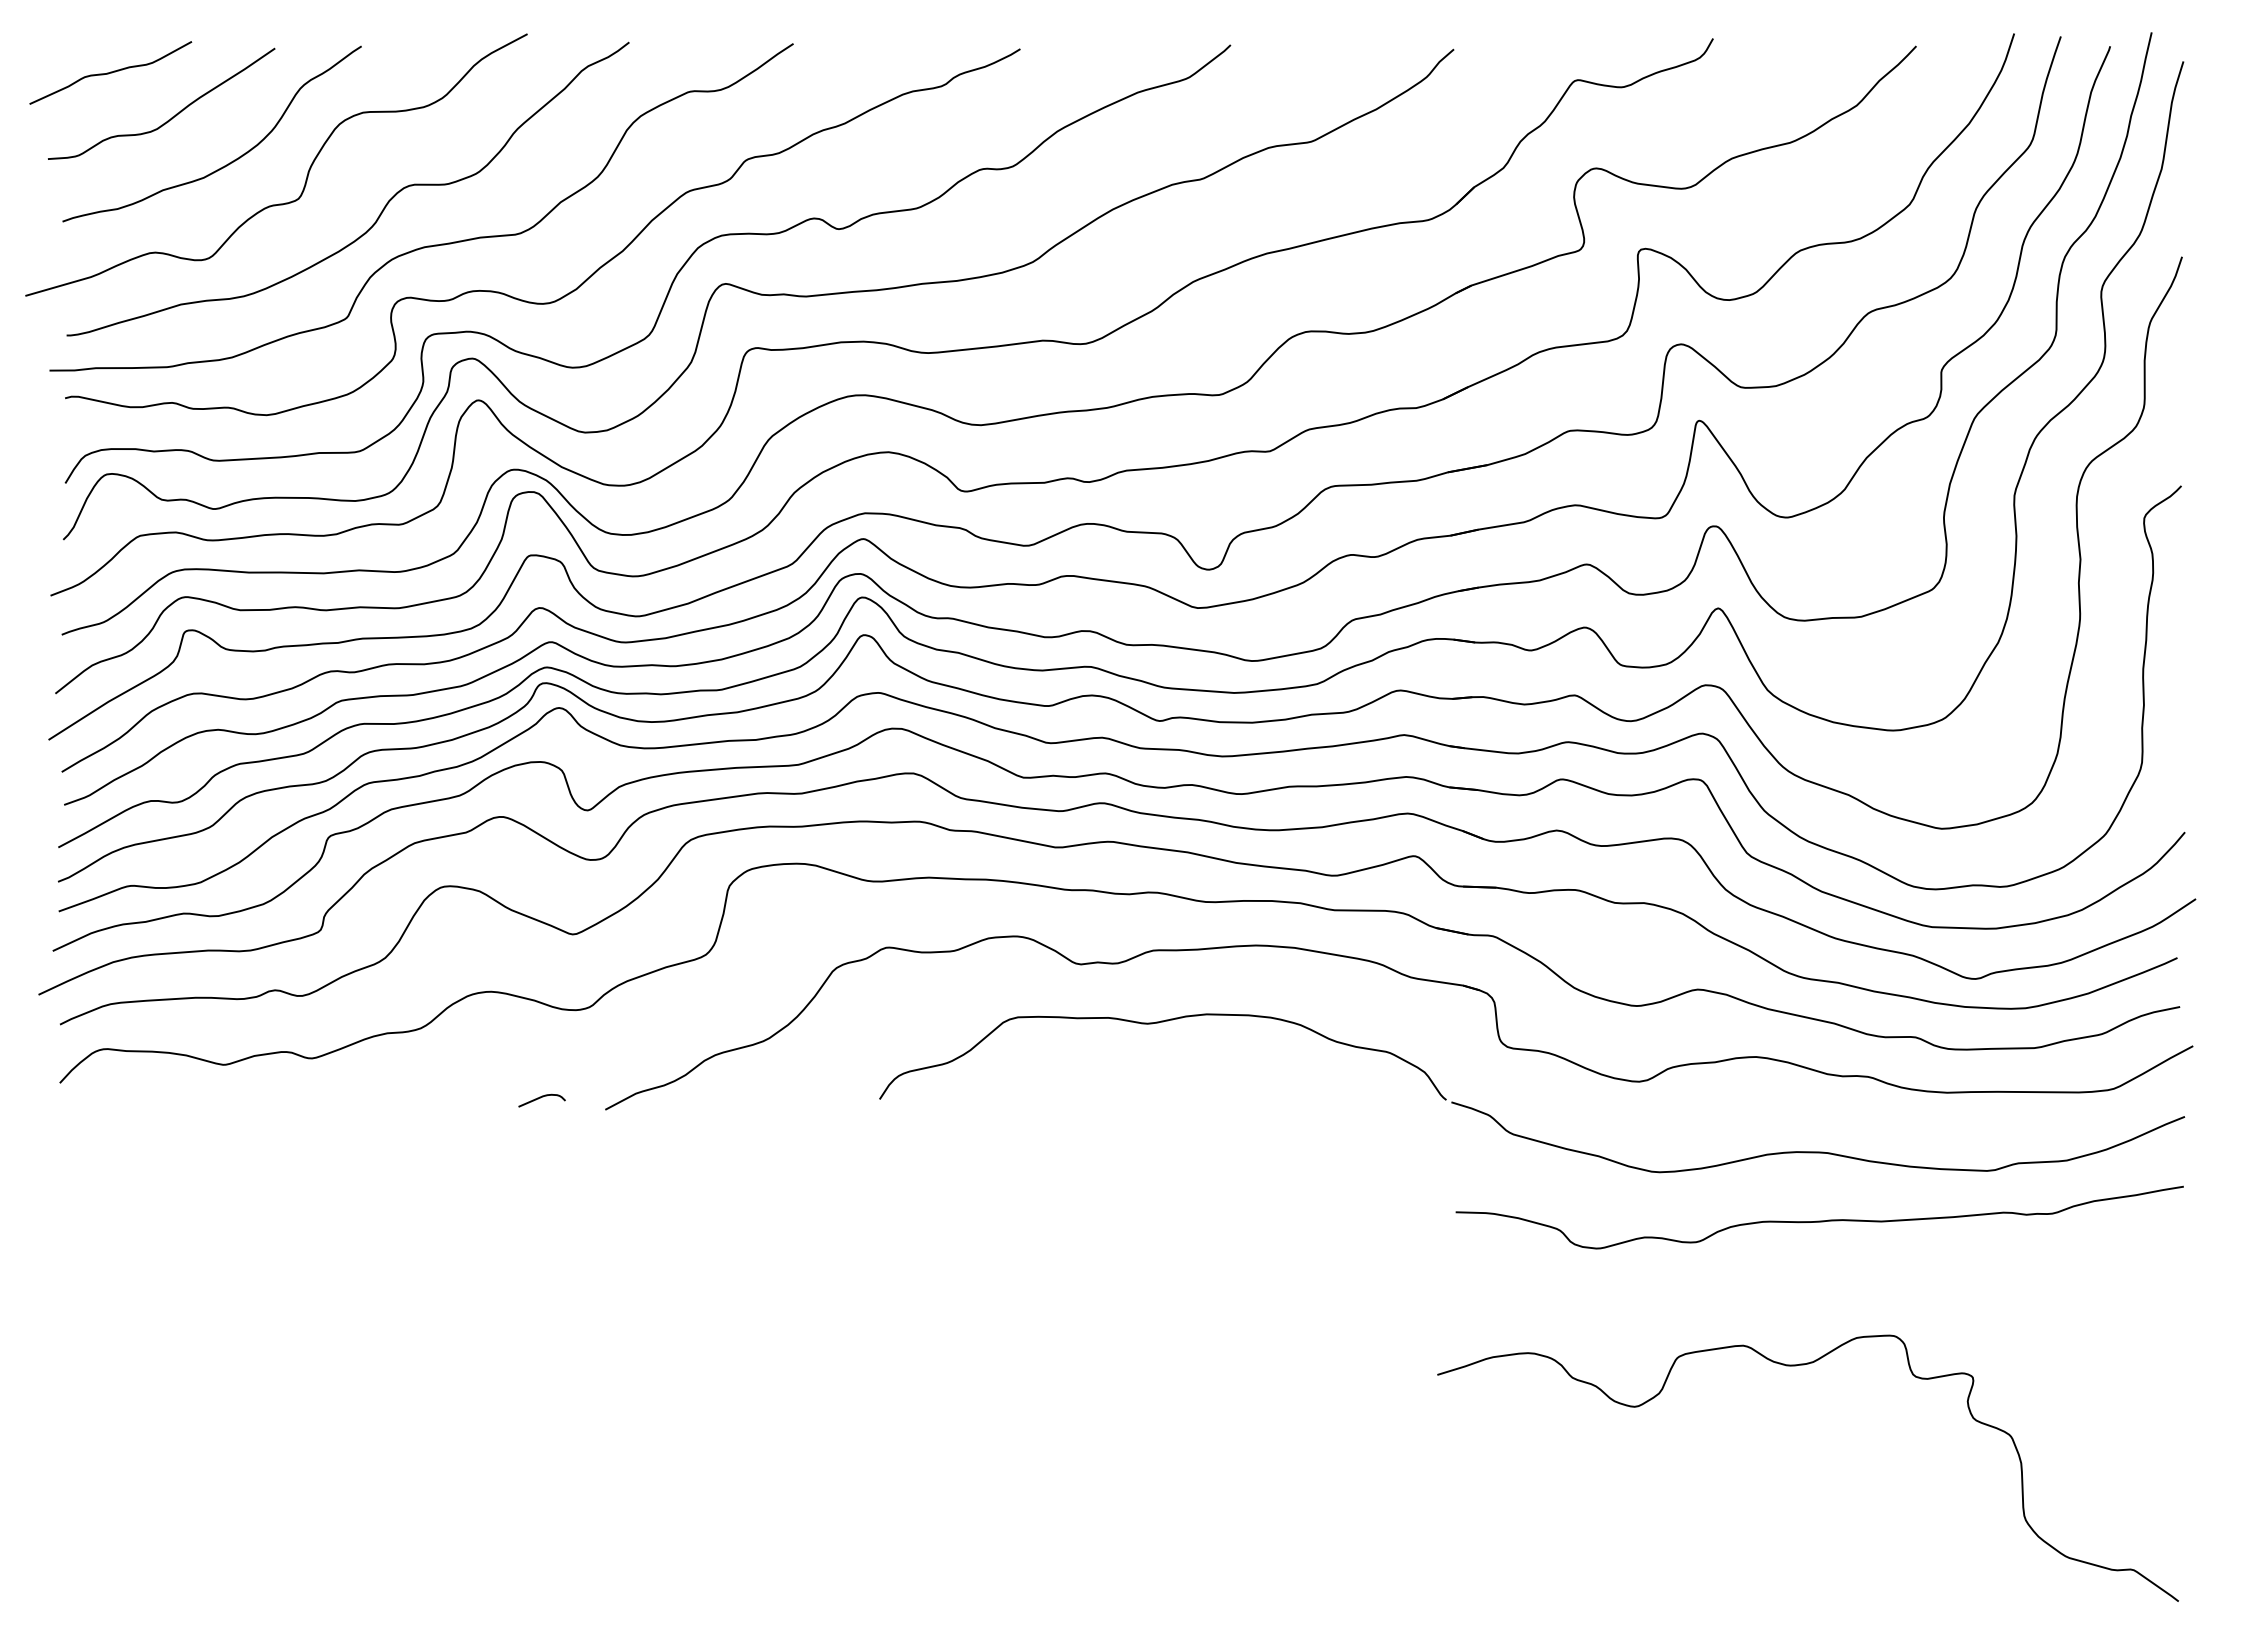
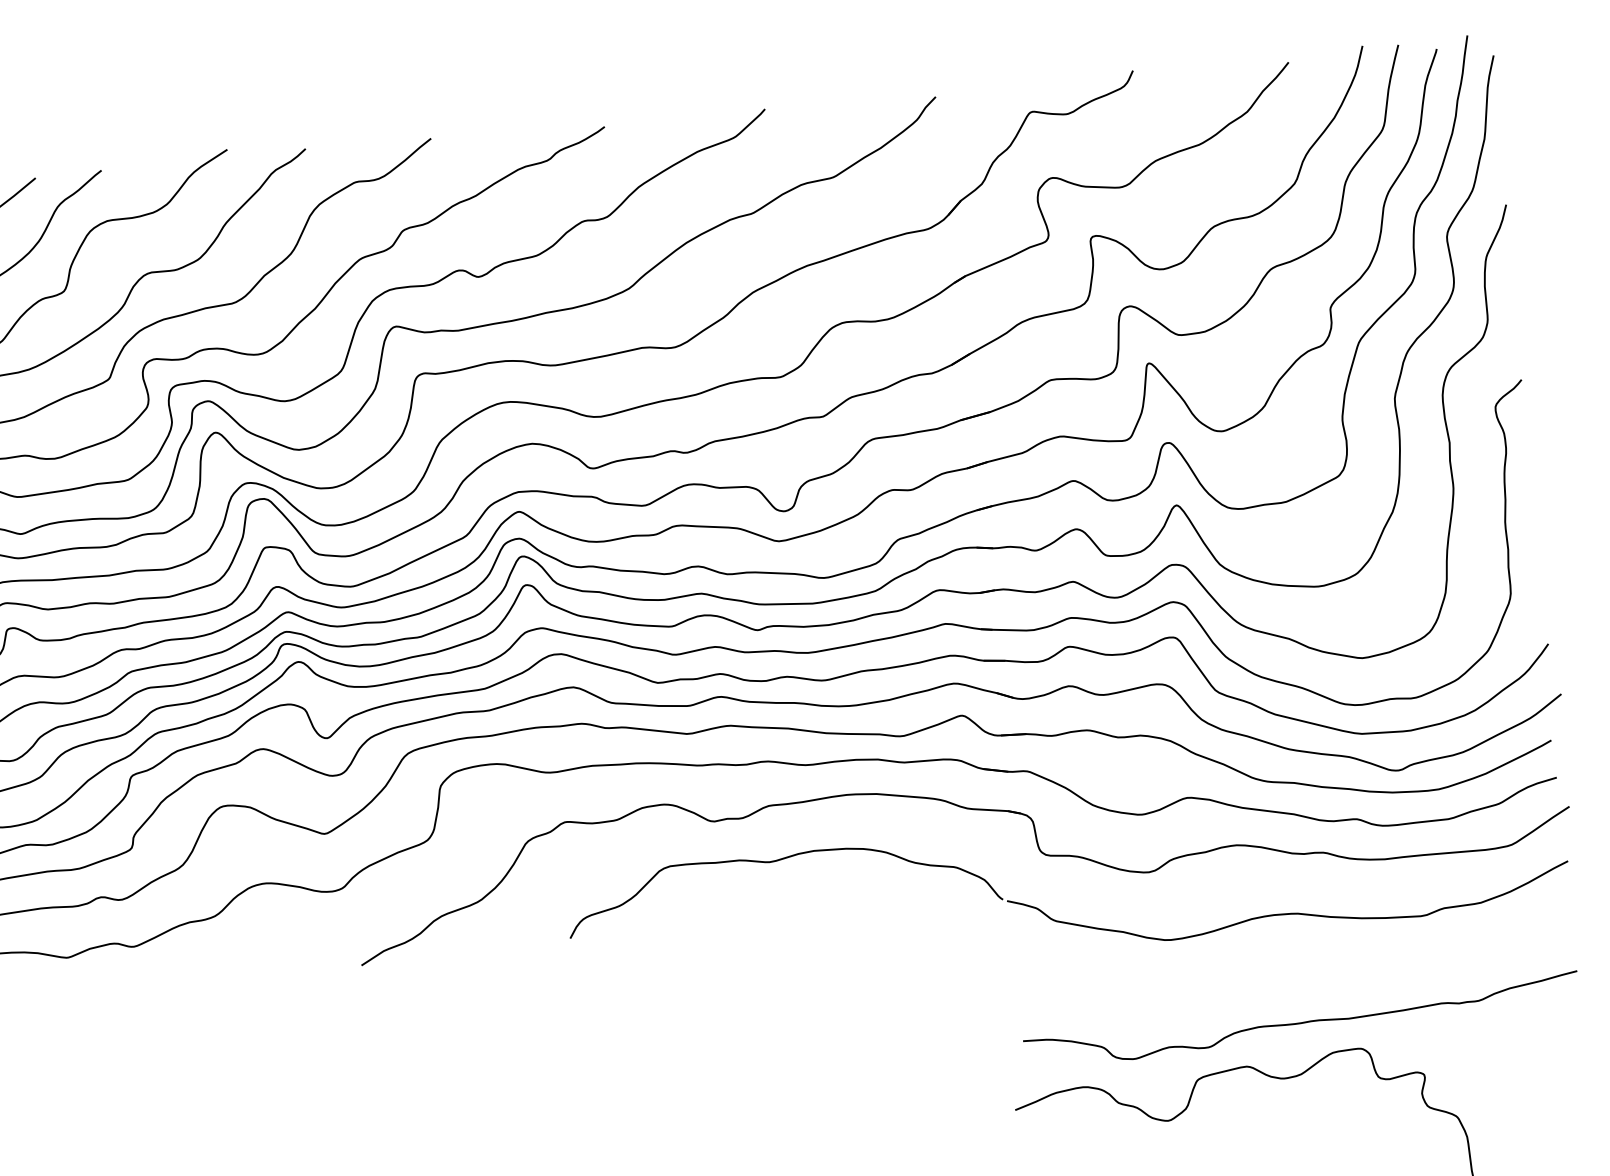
curve: (540, 1098) -> (311, 961), removed
curve: (1819, 1220) -> (1301, 1022), moved

